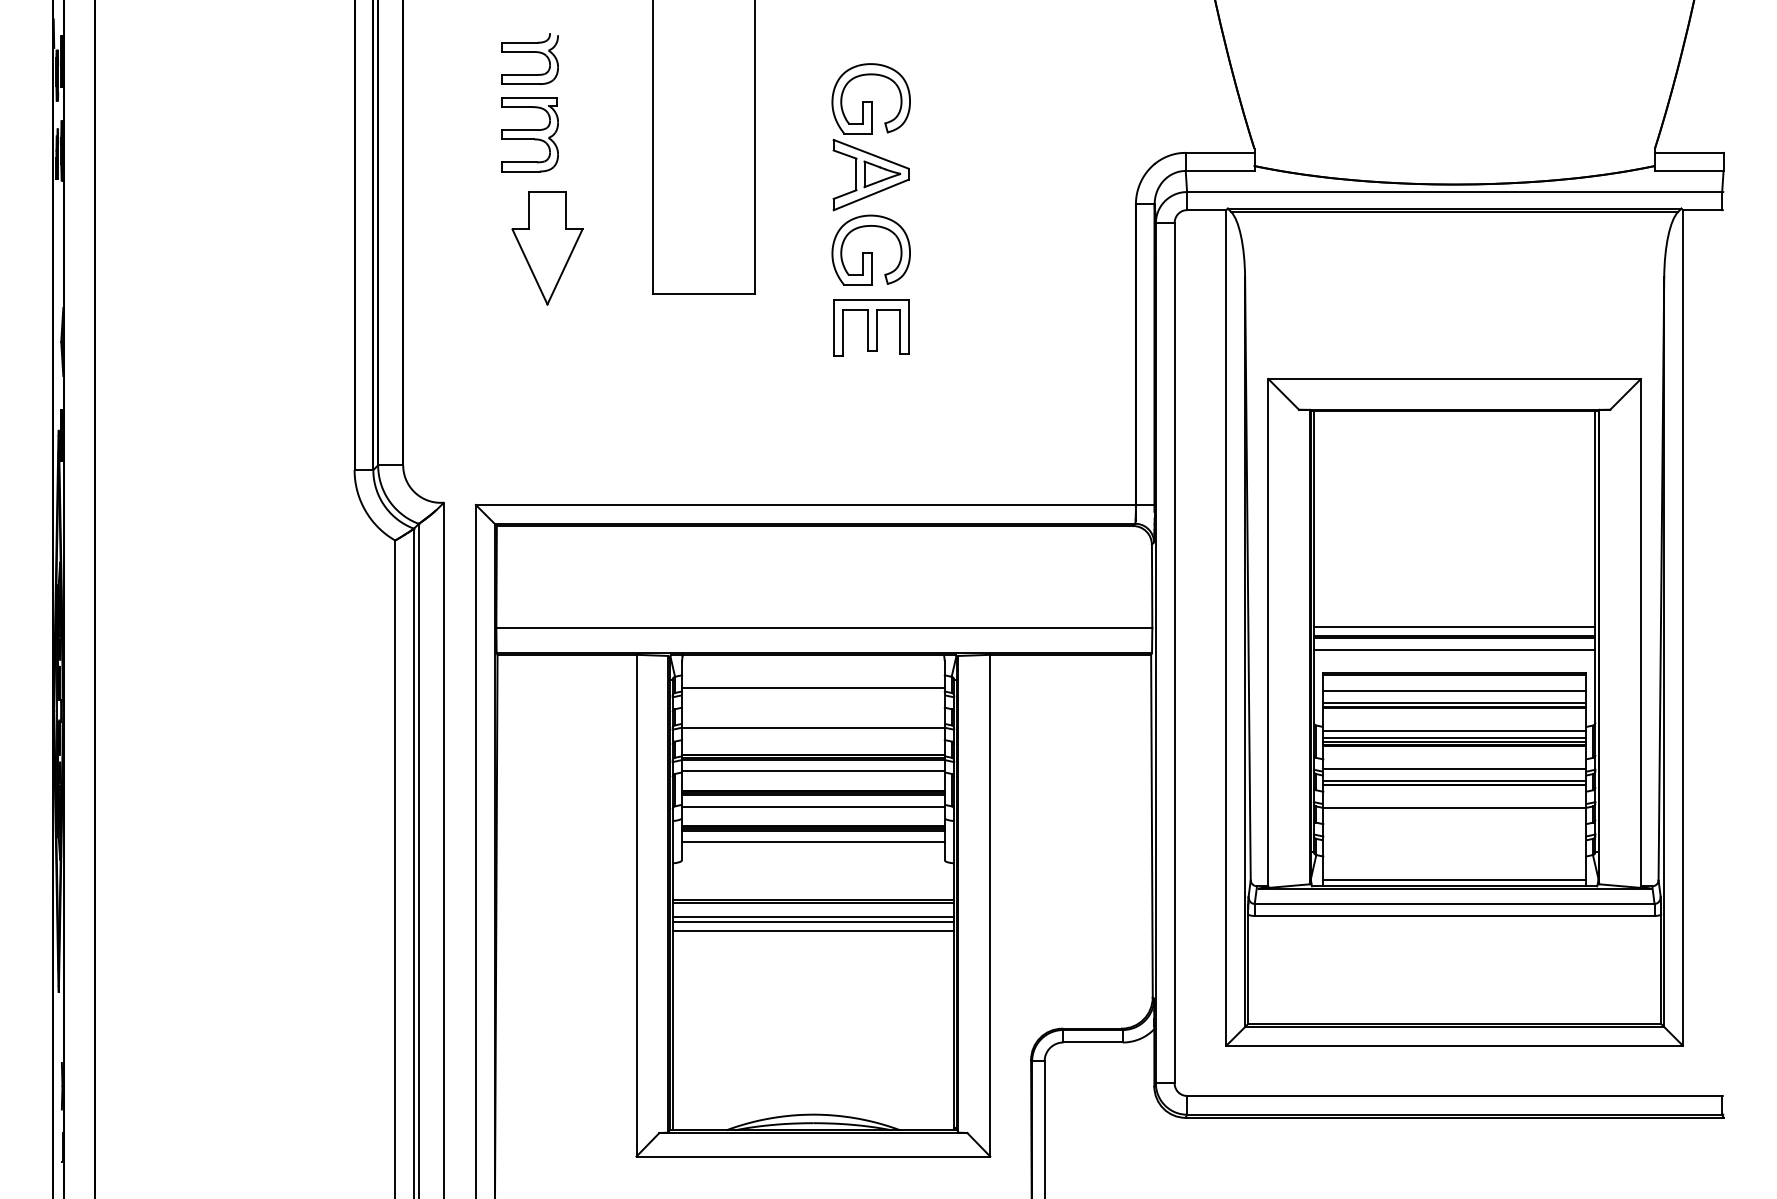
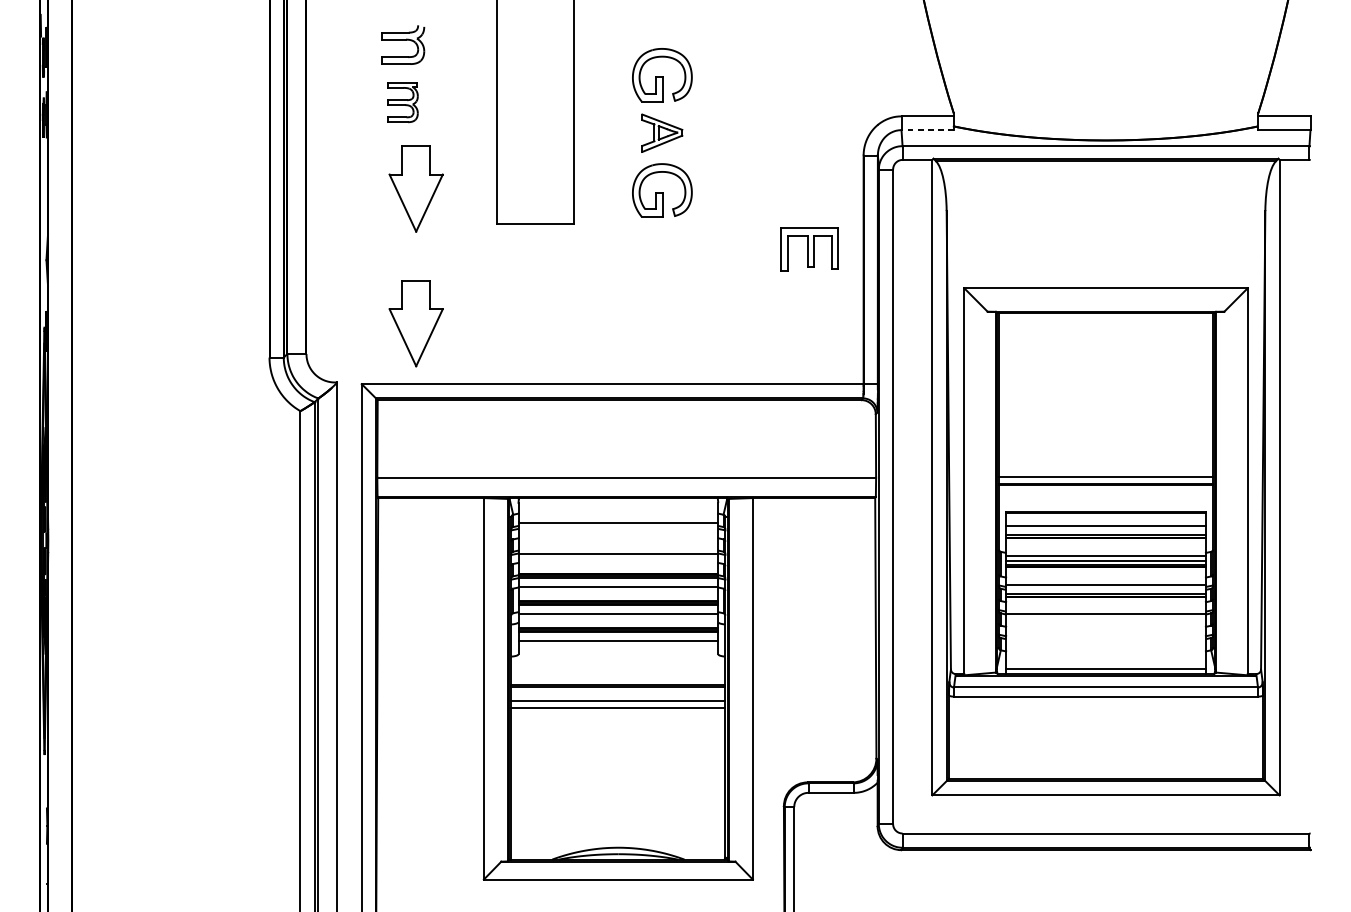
part: (529, 134) -> (402, 102), size x0.7
line: (1219, 170) -> (927, 129), solid -> dashed
part: (870, 174) -> (661, 132), size x0.7
part: (871, 327) -> (810, 249), moved
part: (547, 425) -> (416, 323), added
line: (1454, 650) -> (1105, 494), removed
line: (813, 917) -> (618, 697), removed

